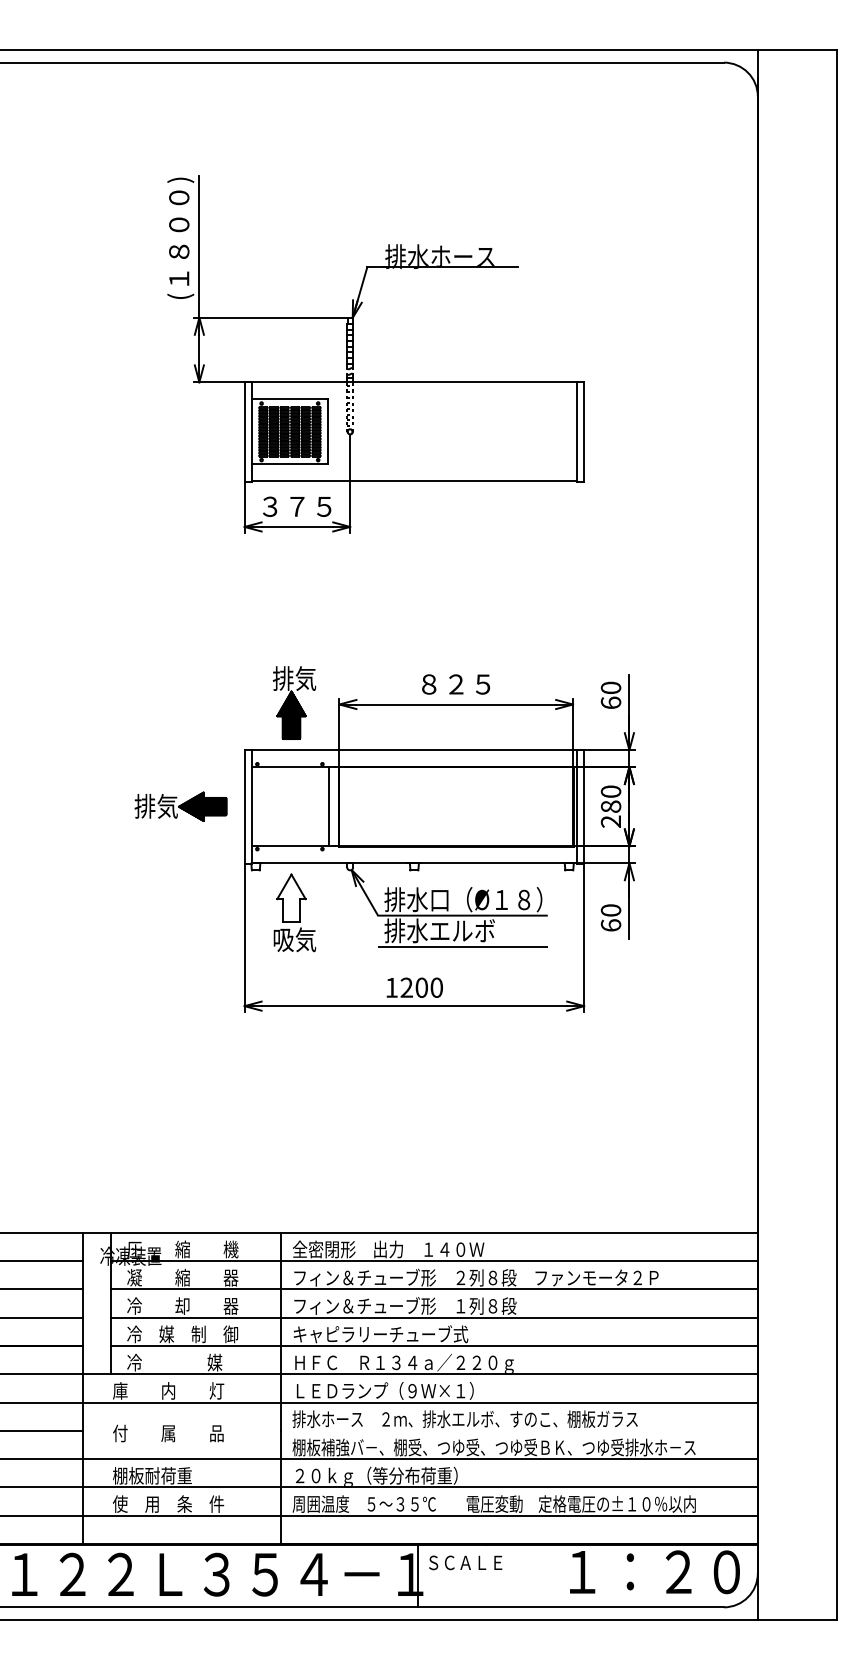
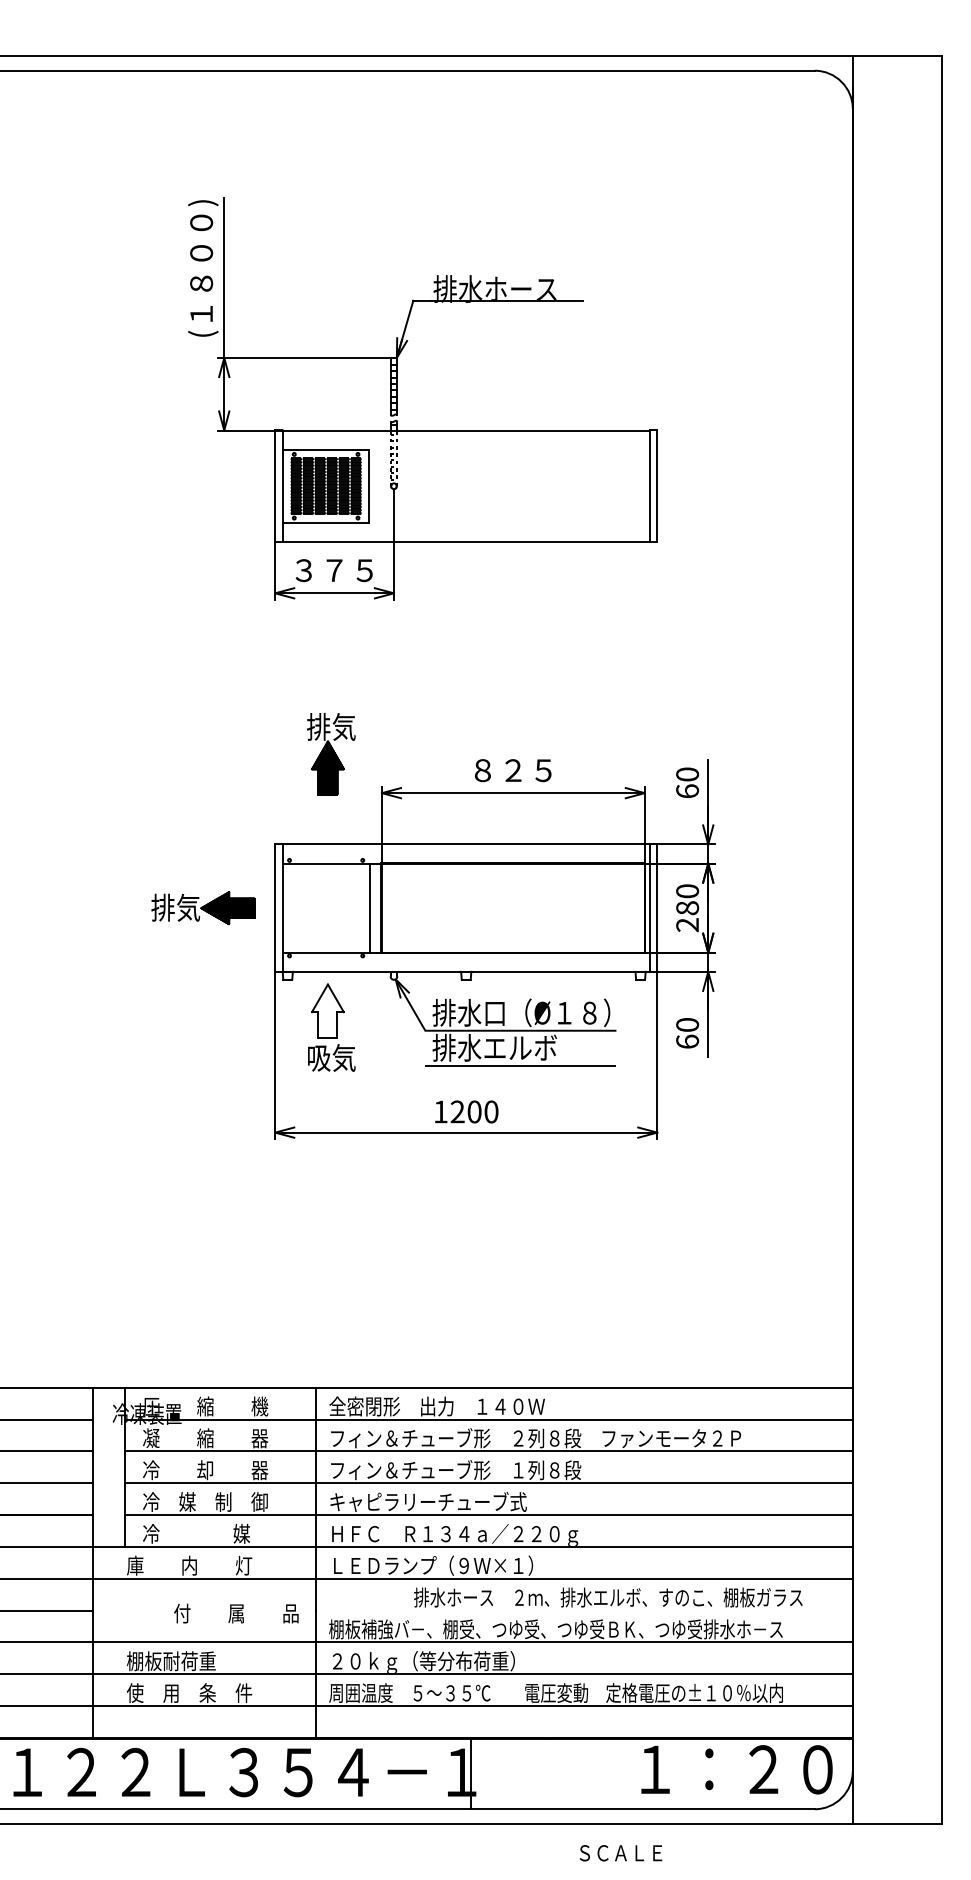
part: (294, 703) -> (331, 754), moved
text: (465, 1419) -> (608, 1597), moved
text: (168, 1433) -> (236, 1613), moved
text: (466, 1563) -> (621, 1853), moved

